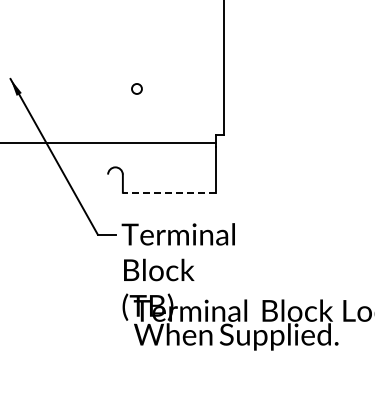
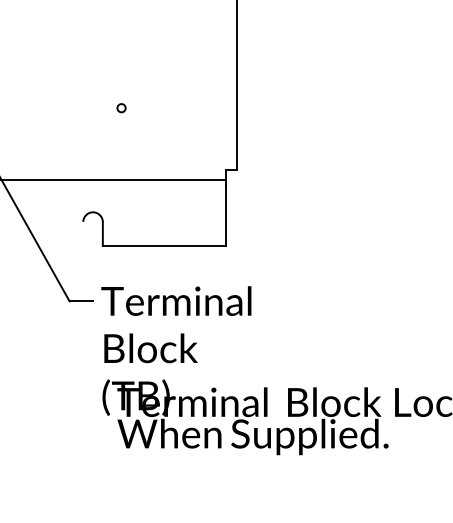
circle: (136, 88) -> (120, 107), size x0.62
line: (169, 192) -> (164, 245), dashed -> solid

